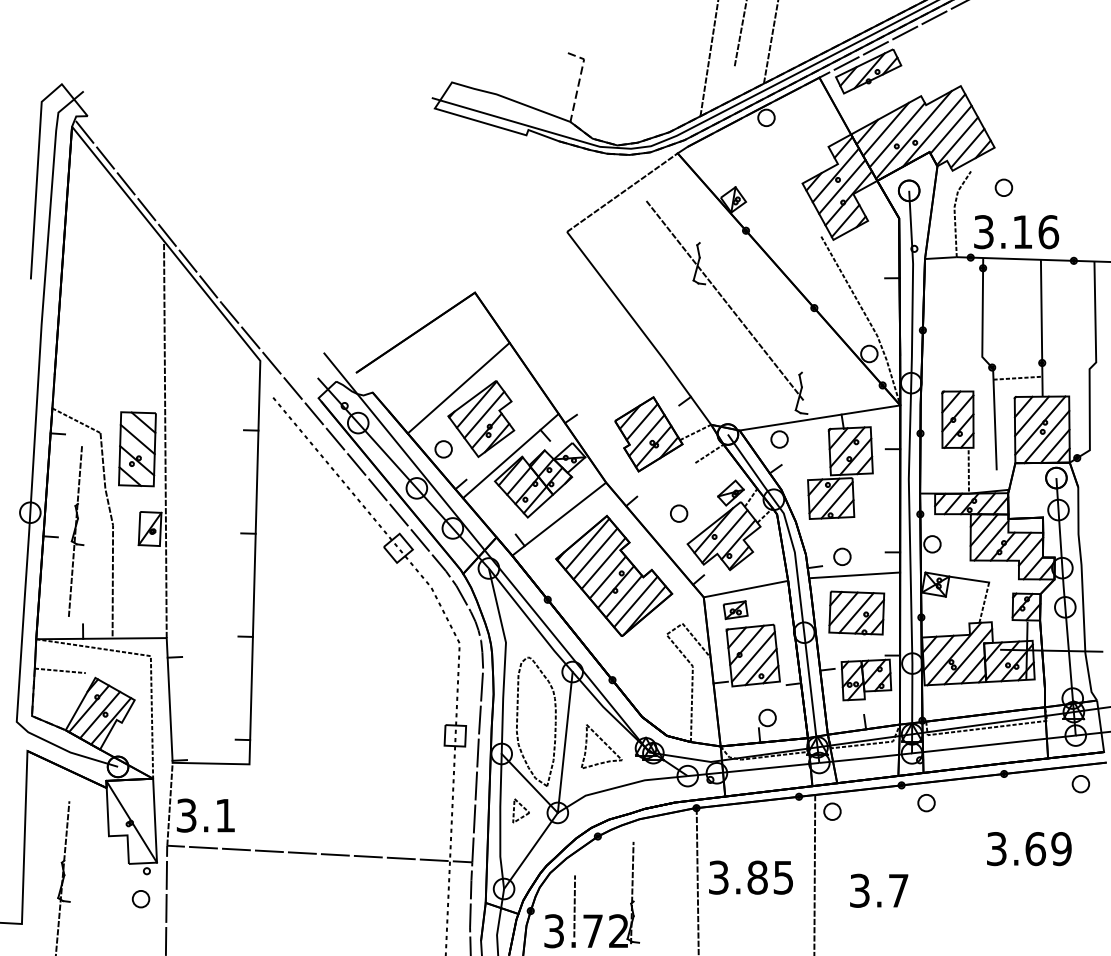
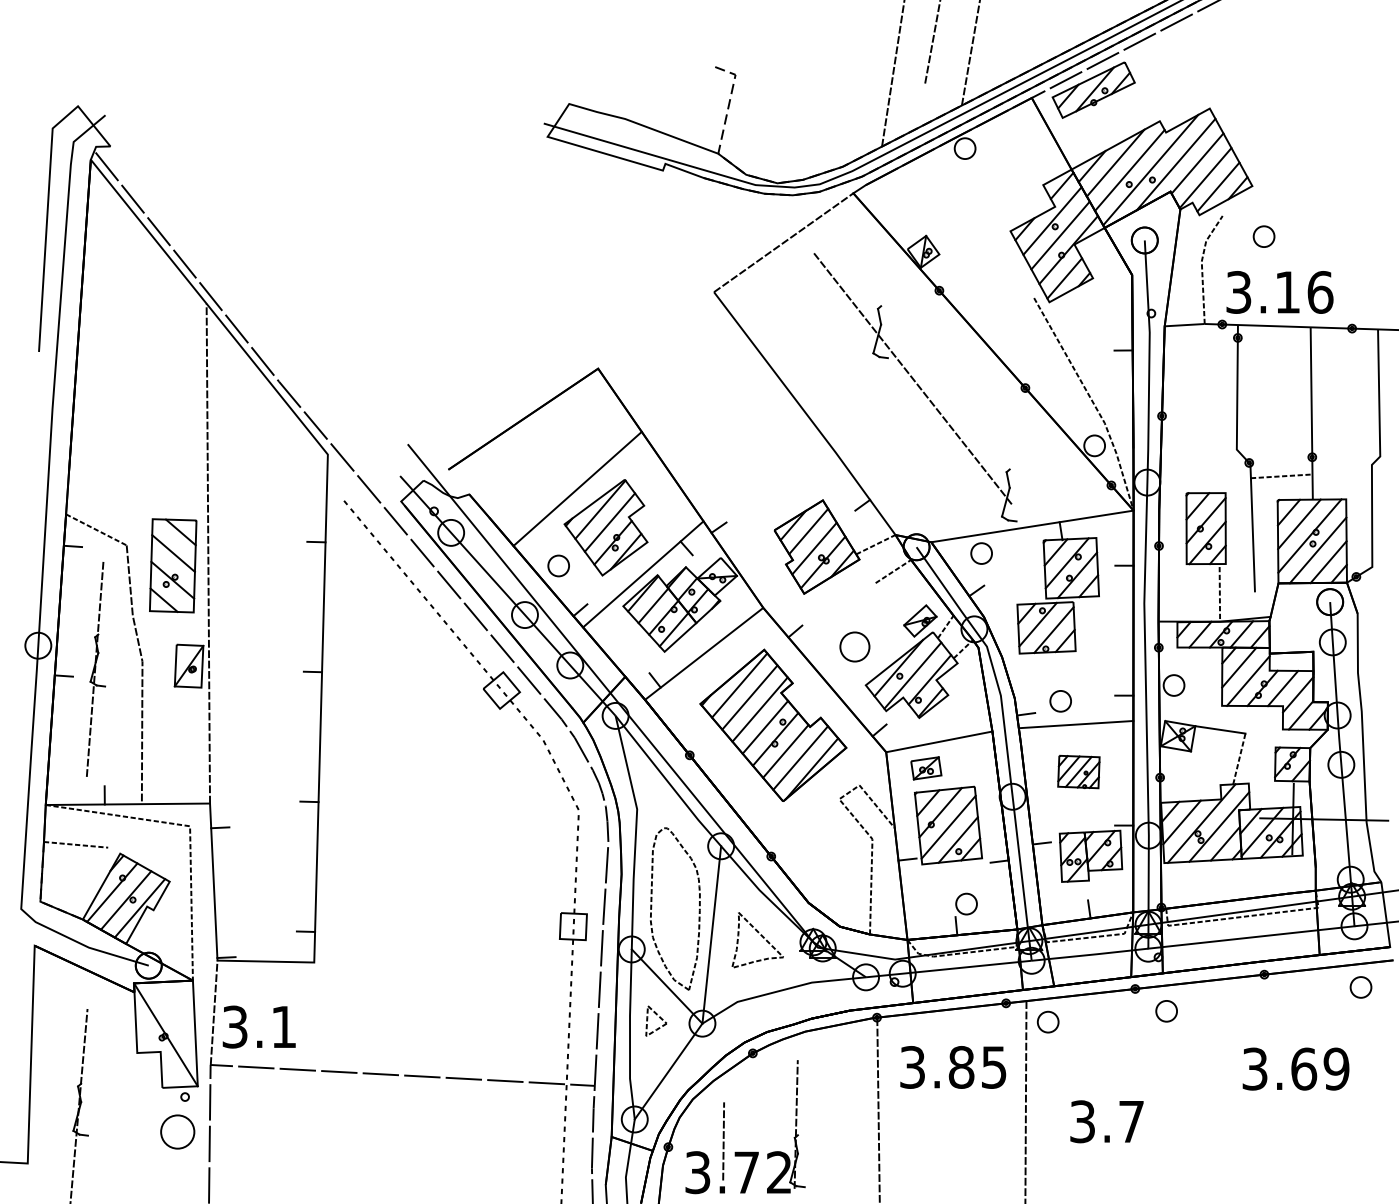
part: (679, 513) -> (855, 646), size x1.4
part: (856, 612) -> (1078, 771), size x0.6
text: (750, 877) -> (952, 1067), moved
part: (140, 899) -> (177, 1132), size x1.6

